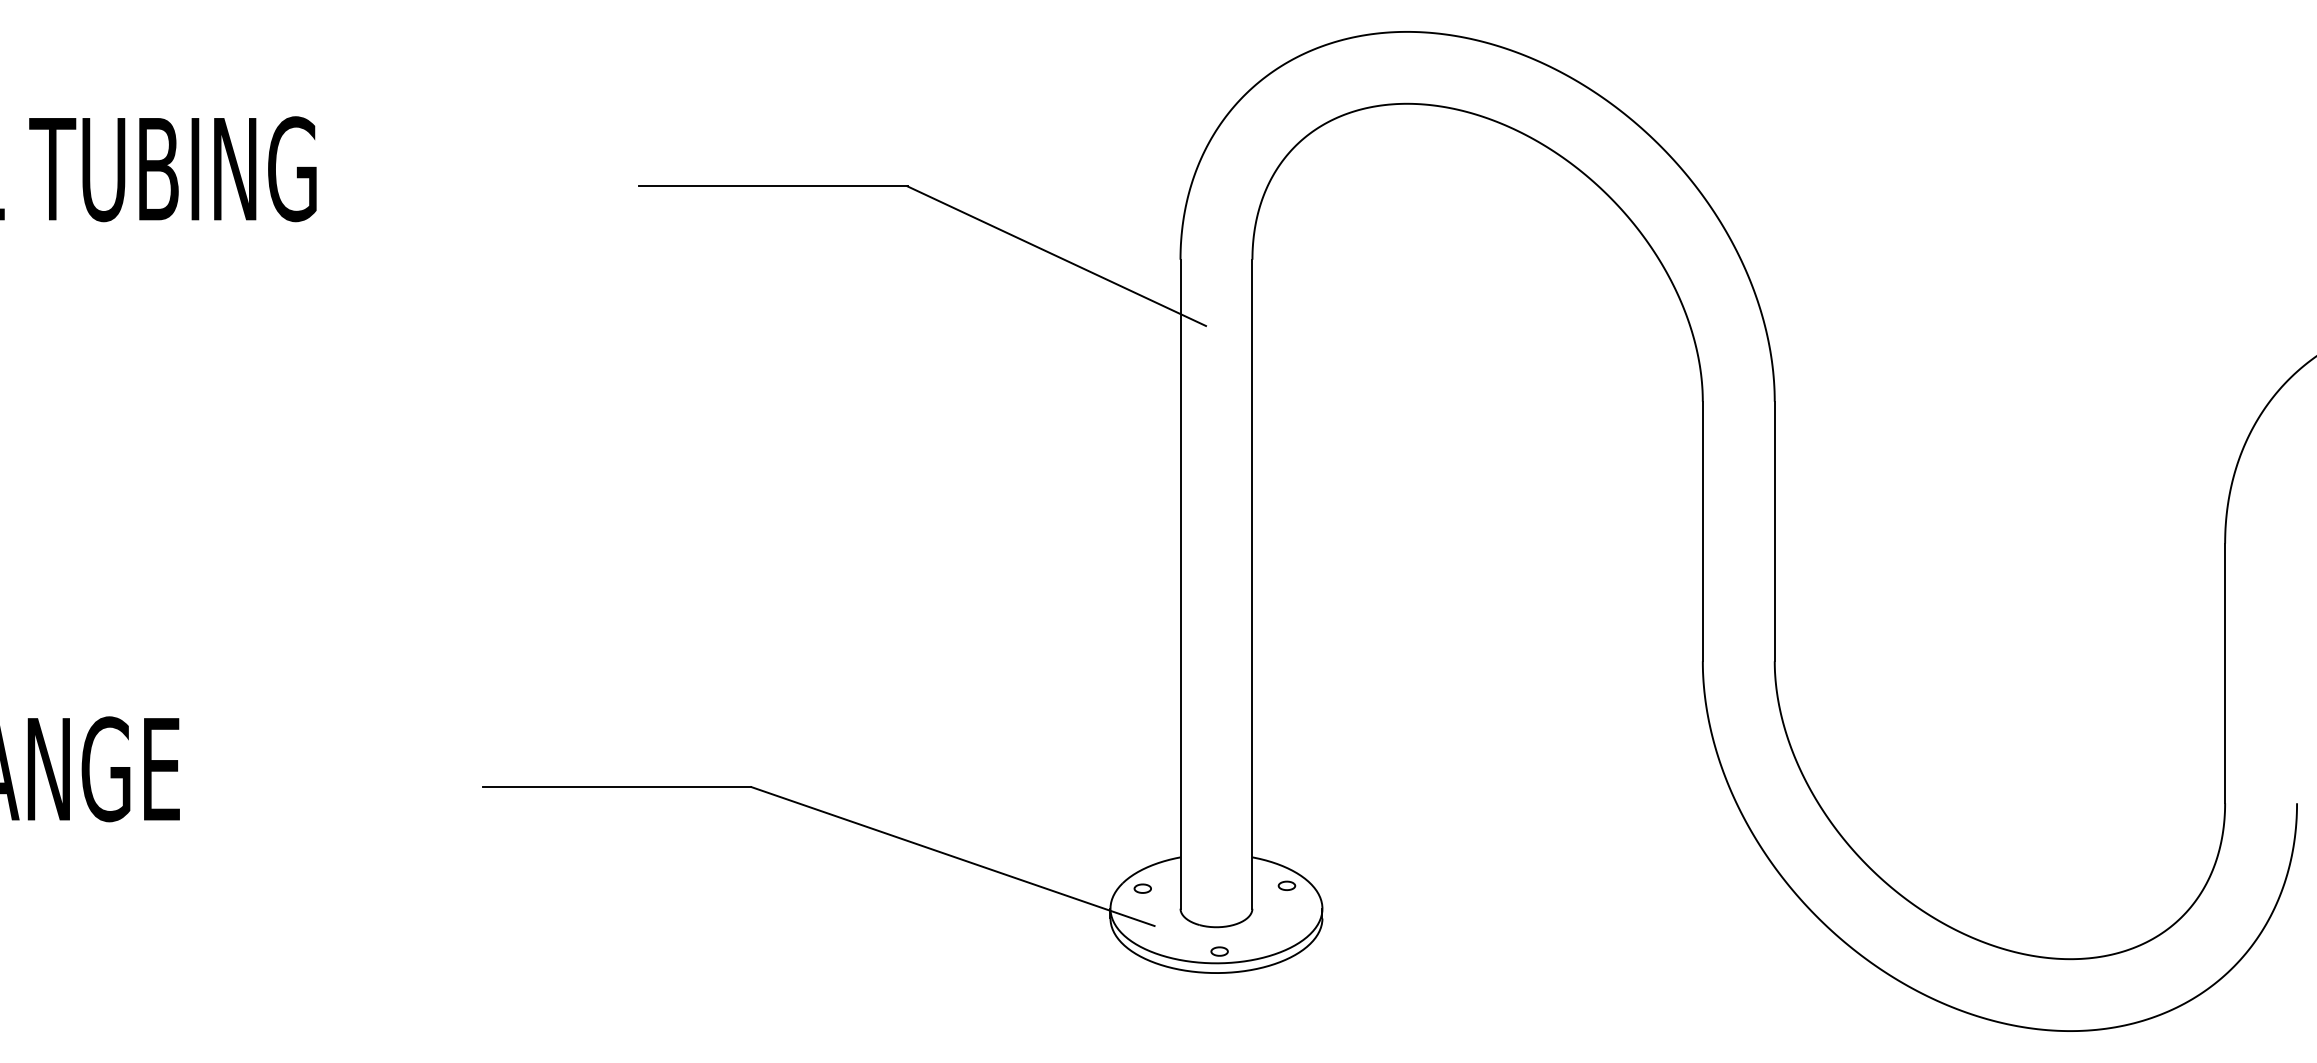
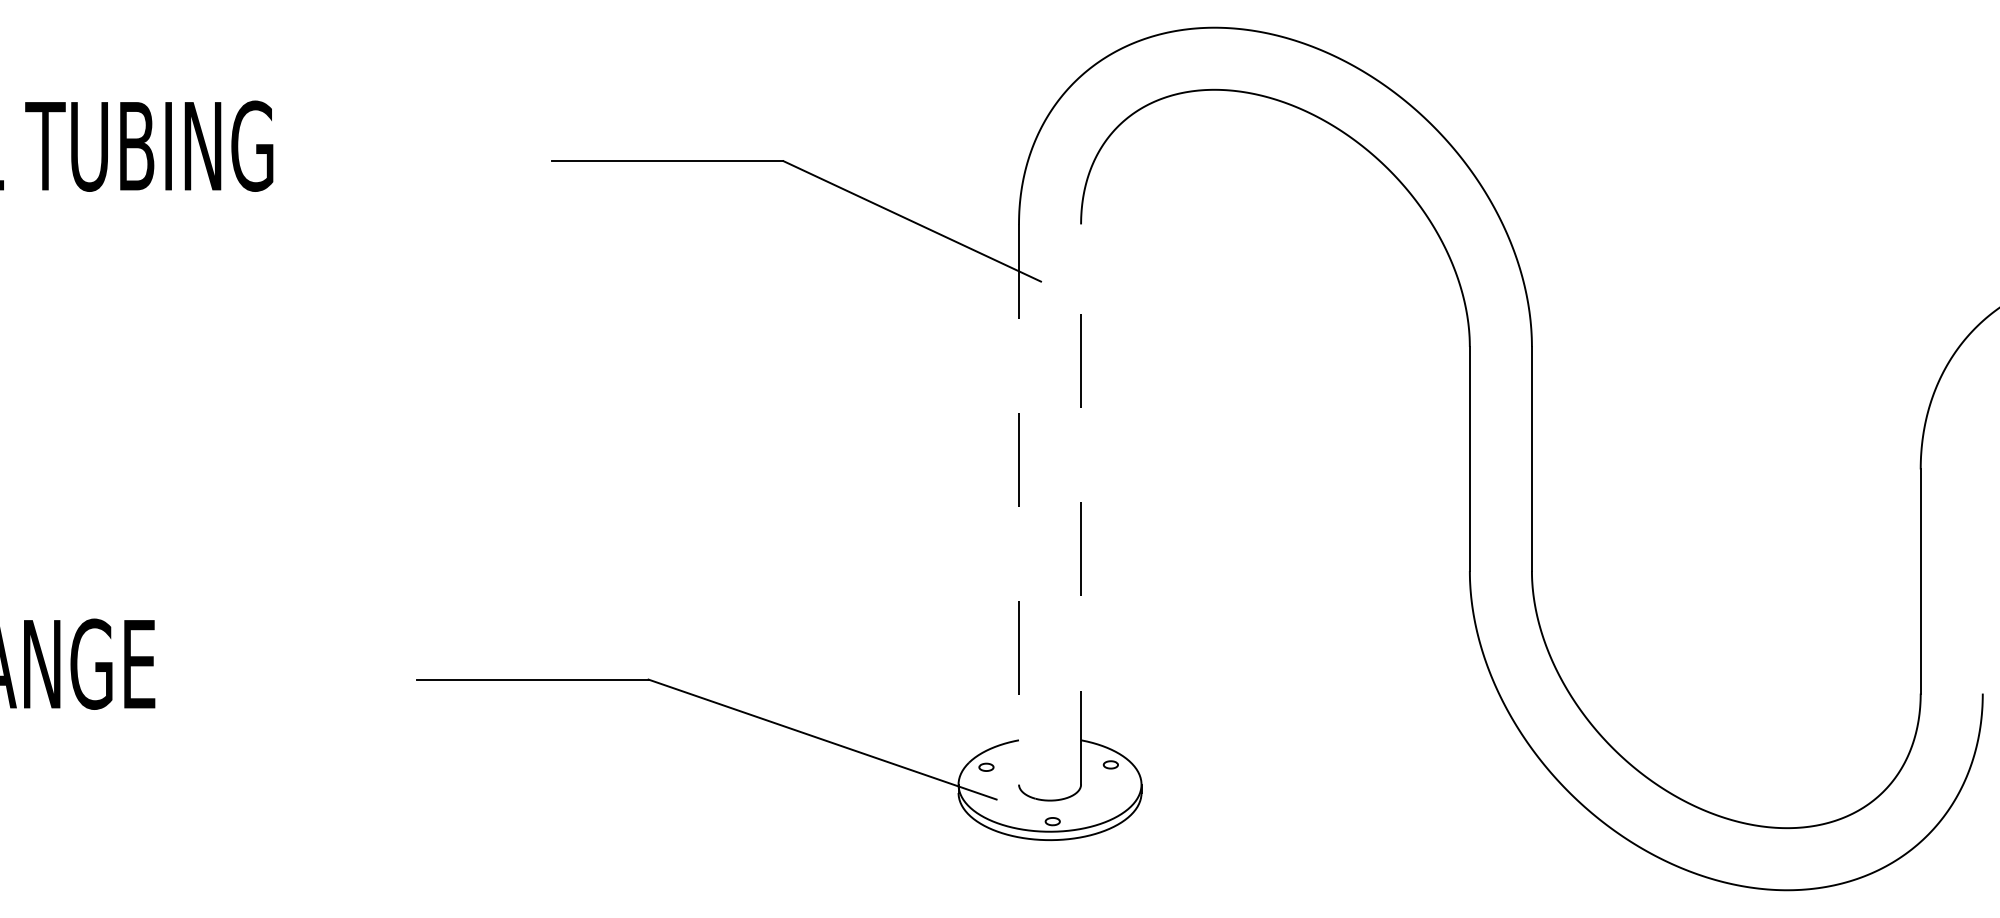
line: (1252, 583) -> (1081, 503), solid -> dashed
line: (1180, 584) -> (1018, 504), solid -> dashed

